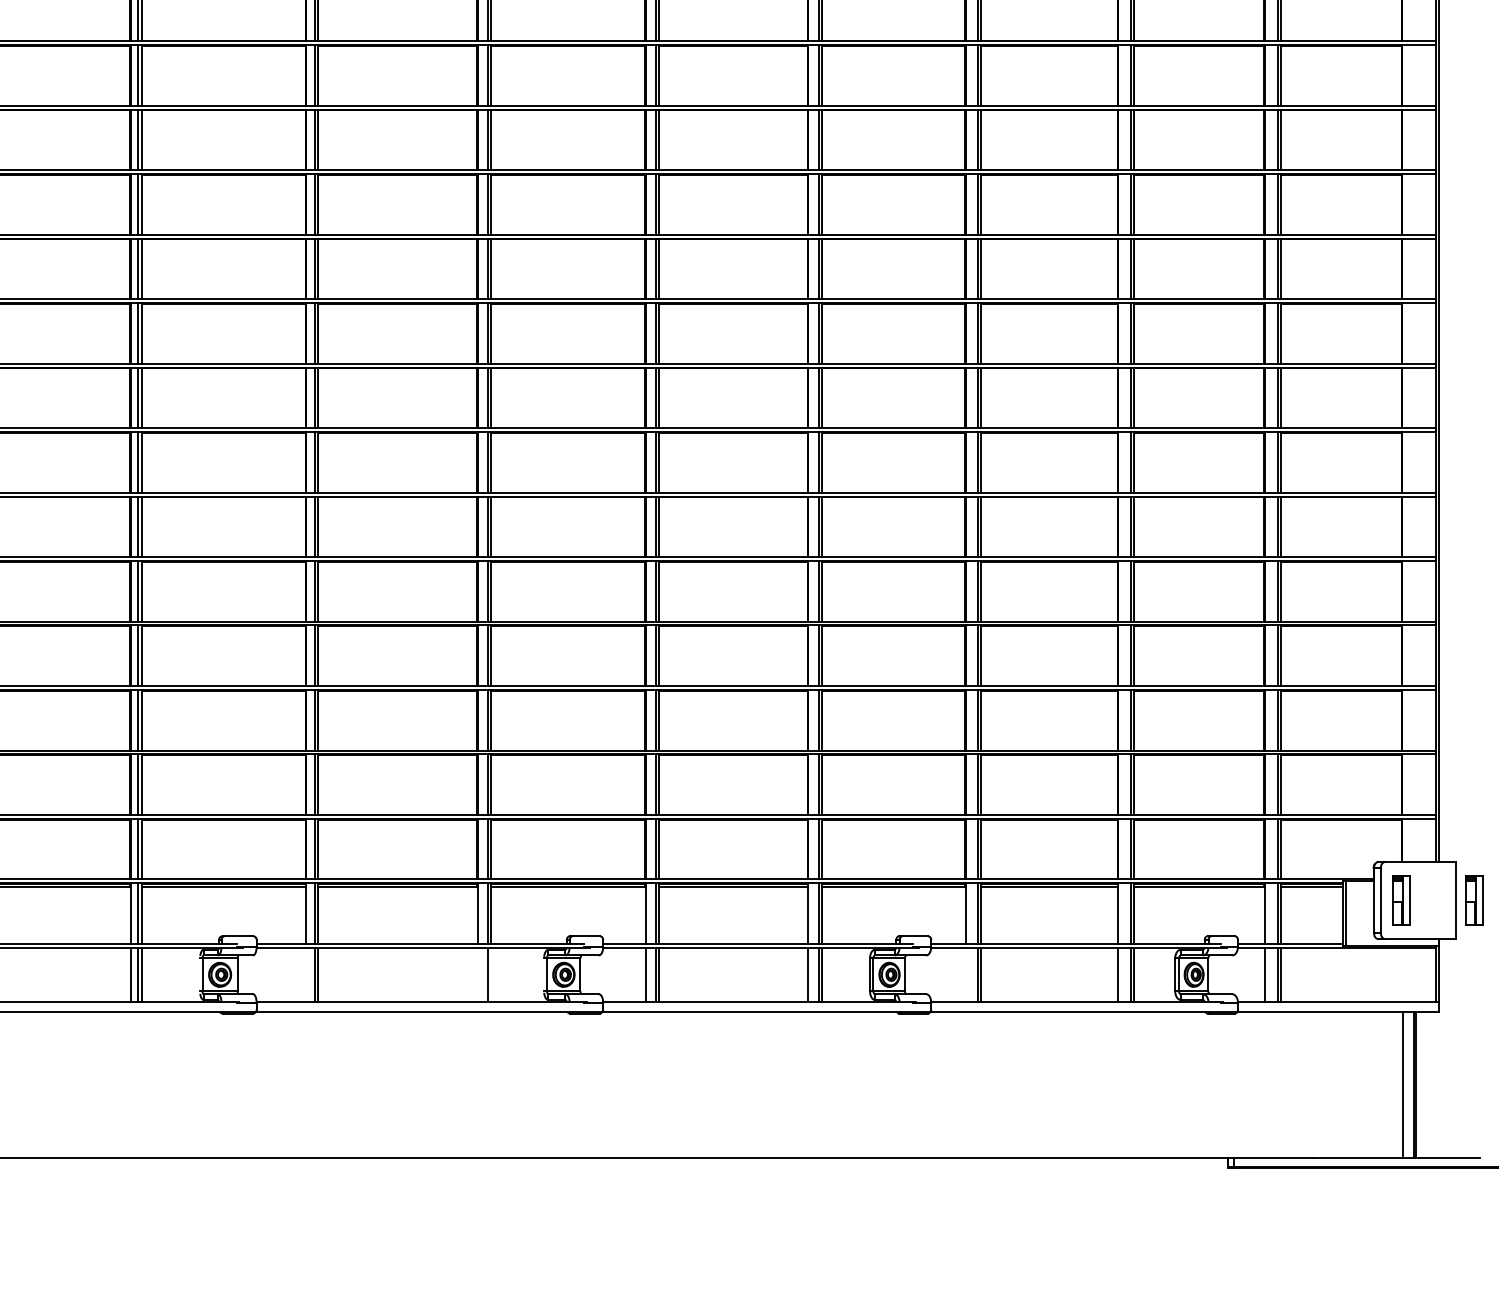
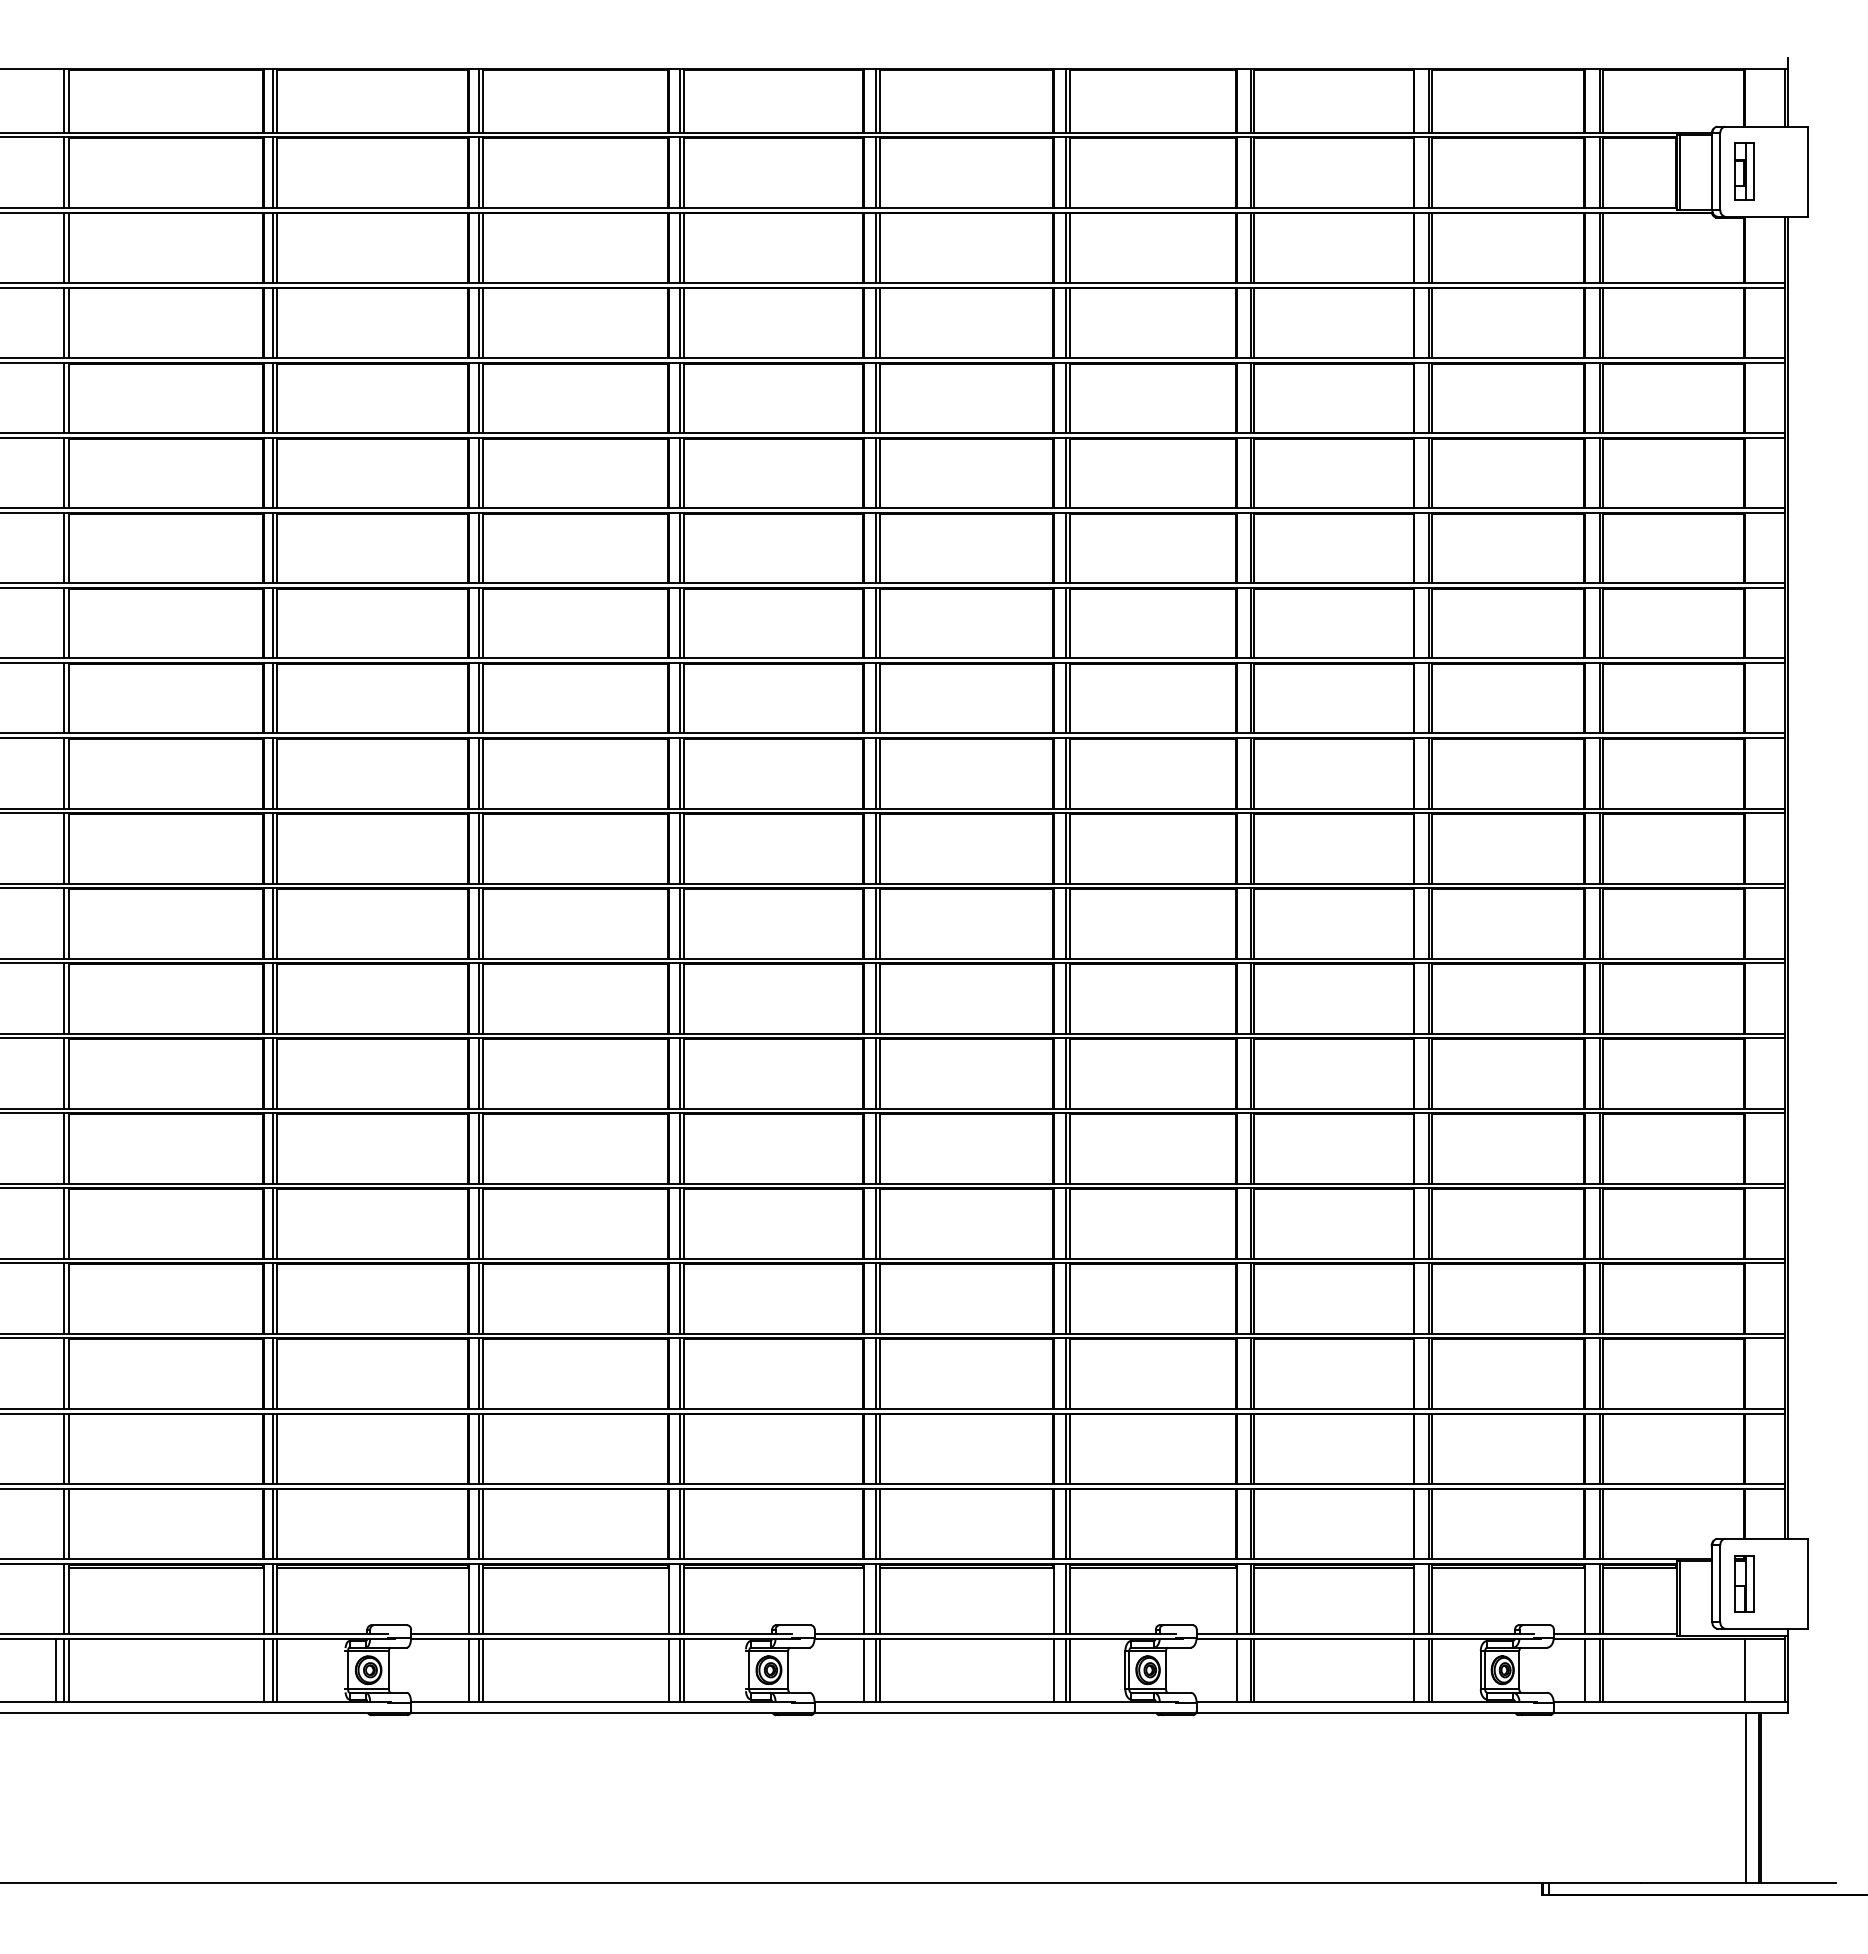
part: (1474, 900) -> (1829, 1583), removed
line: (306, 975) -> (469, 1670), added
line: (478, 975) -> (669, 1670), added
line: (490, 975) -> (683, 1670), added
line: (966, 975) -> (1237, 1670), added
line: (1402, 975) -> (1745, 1670), added

